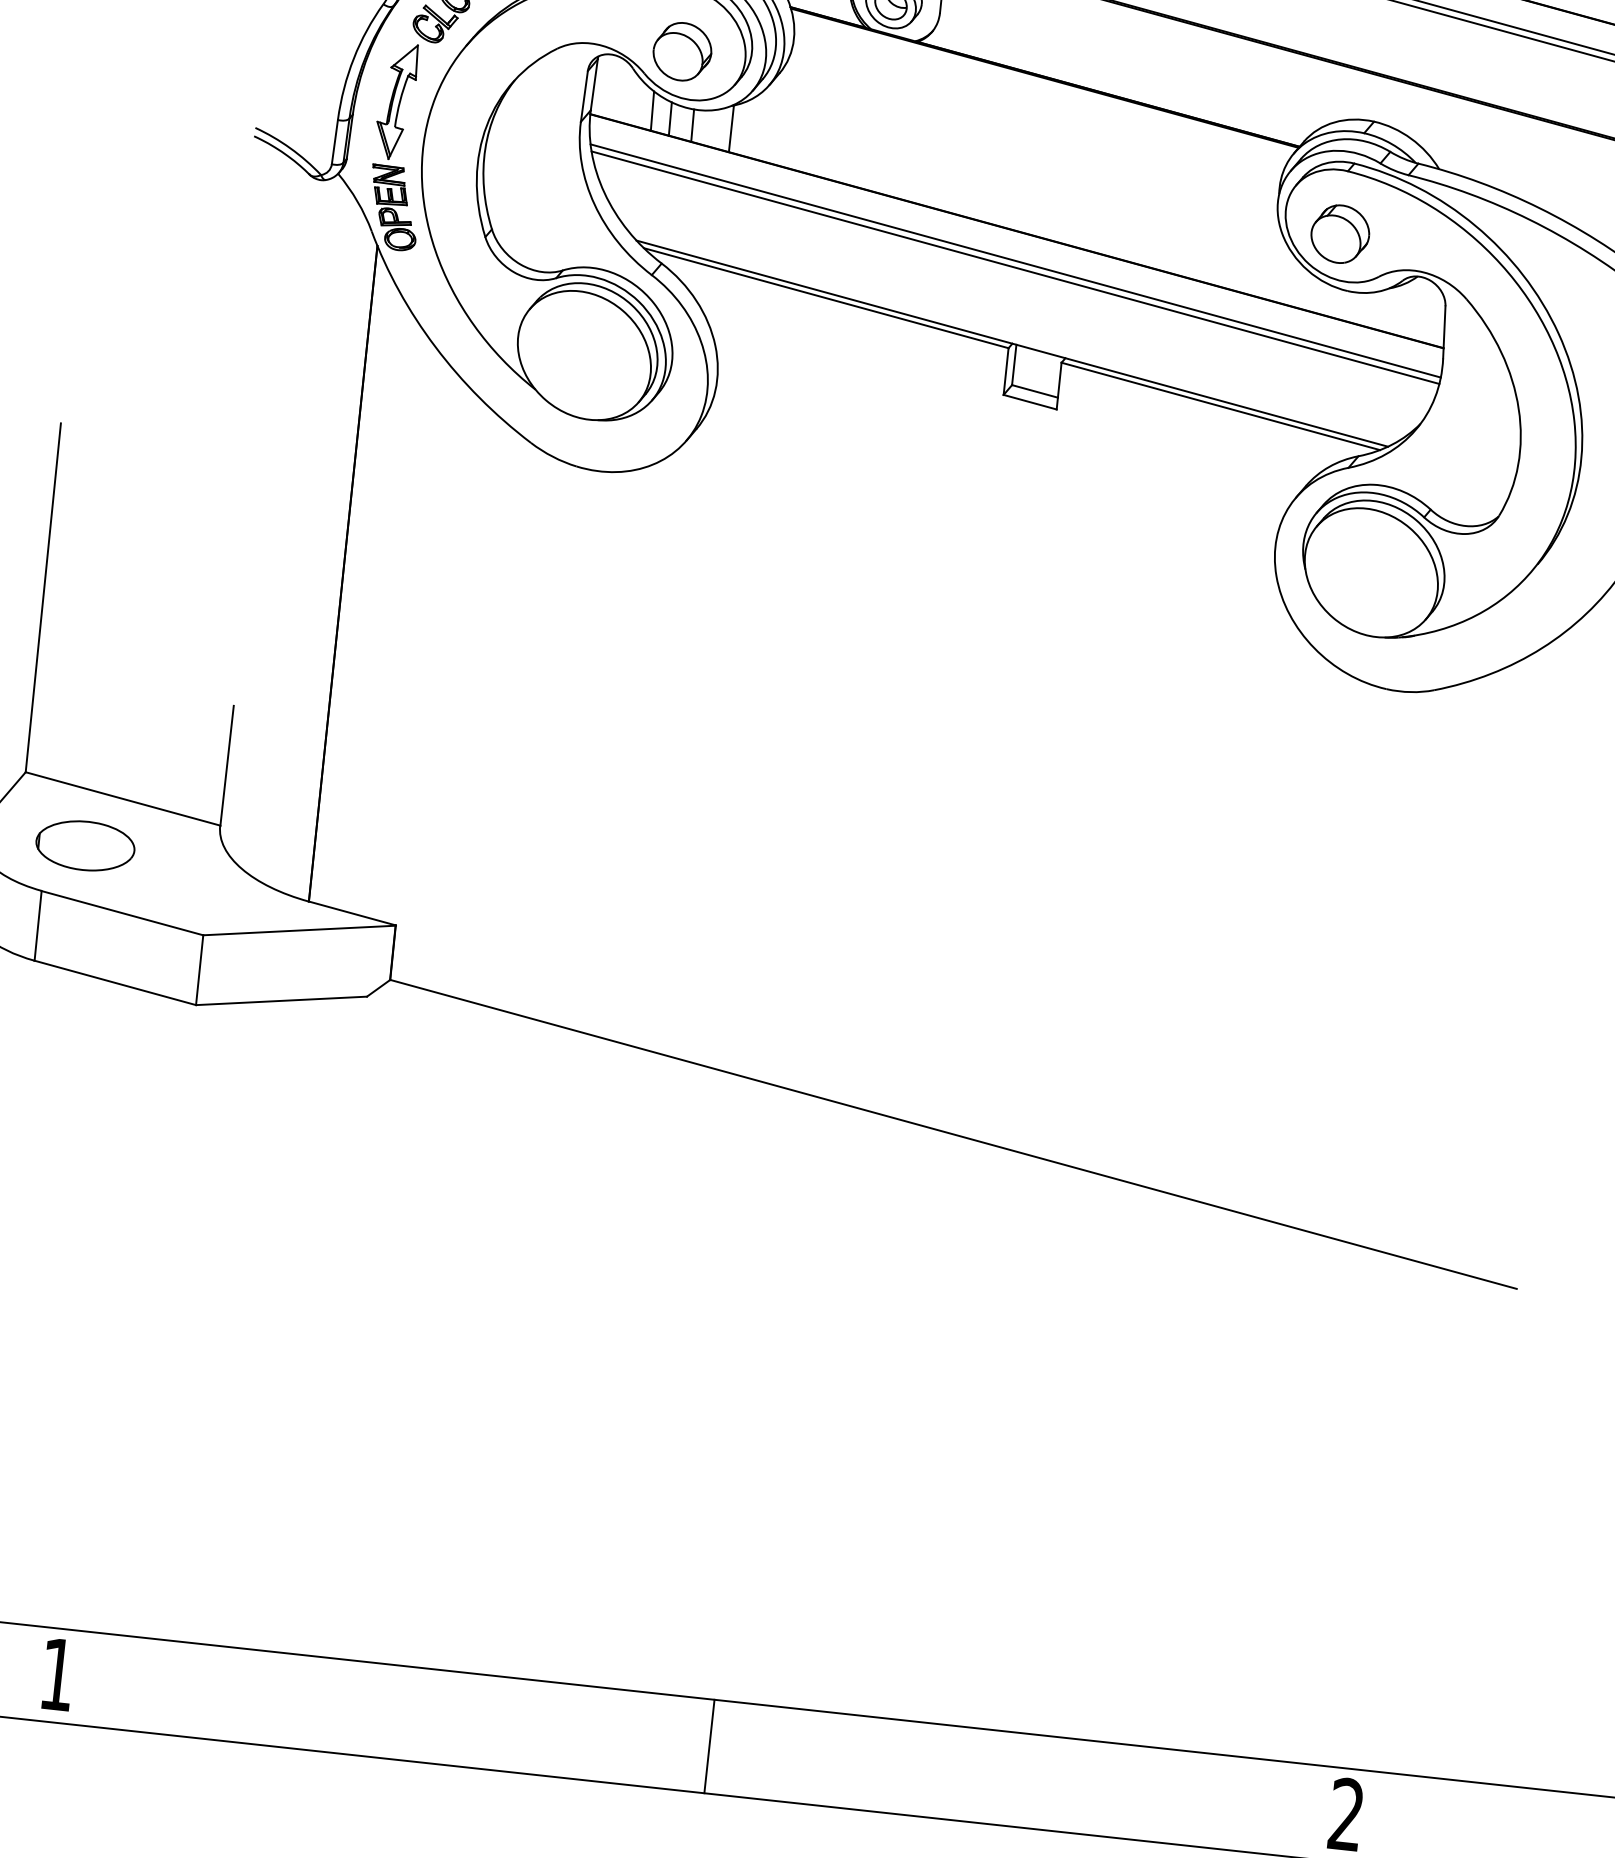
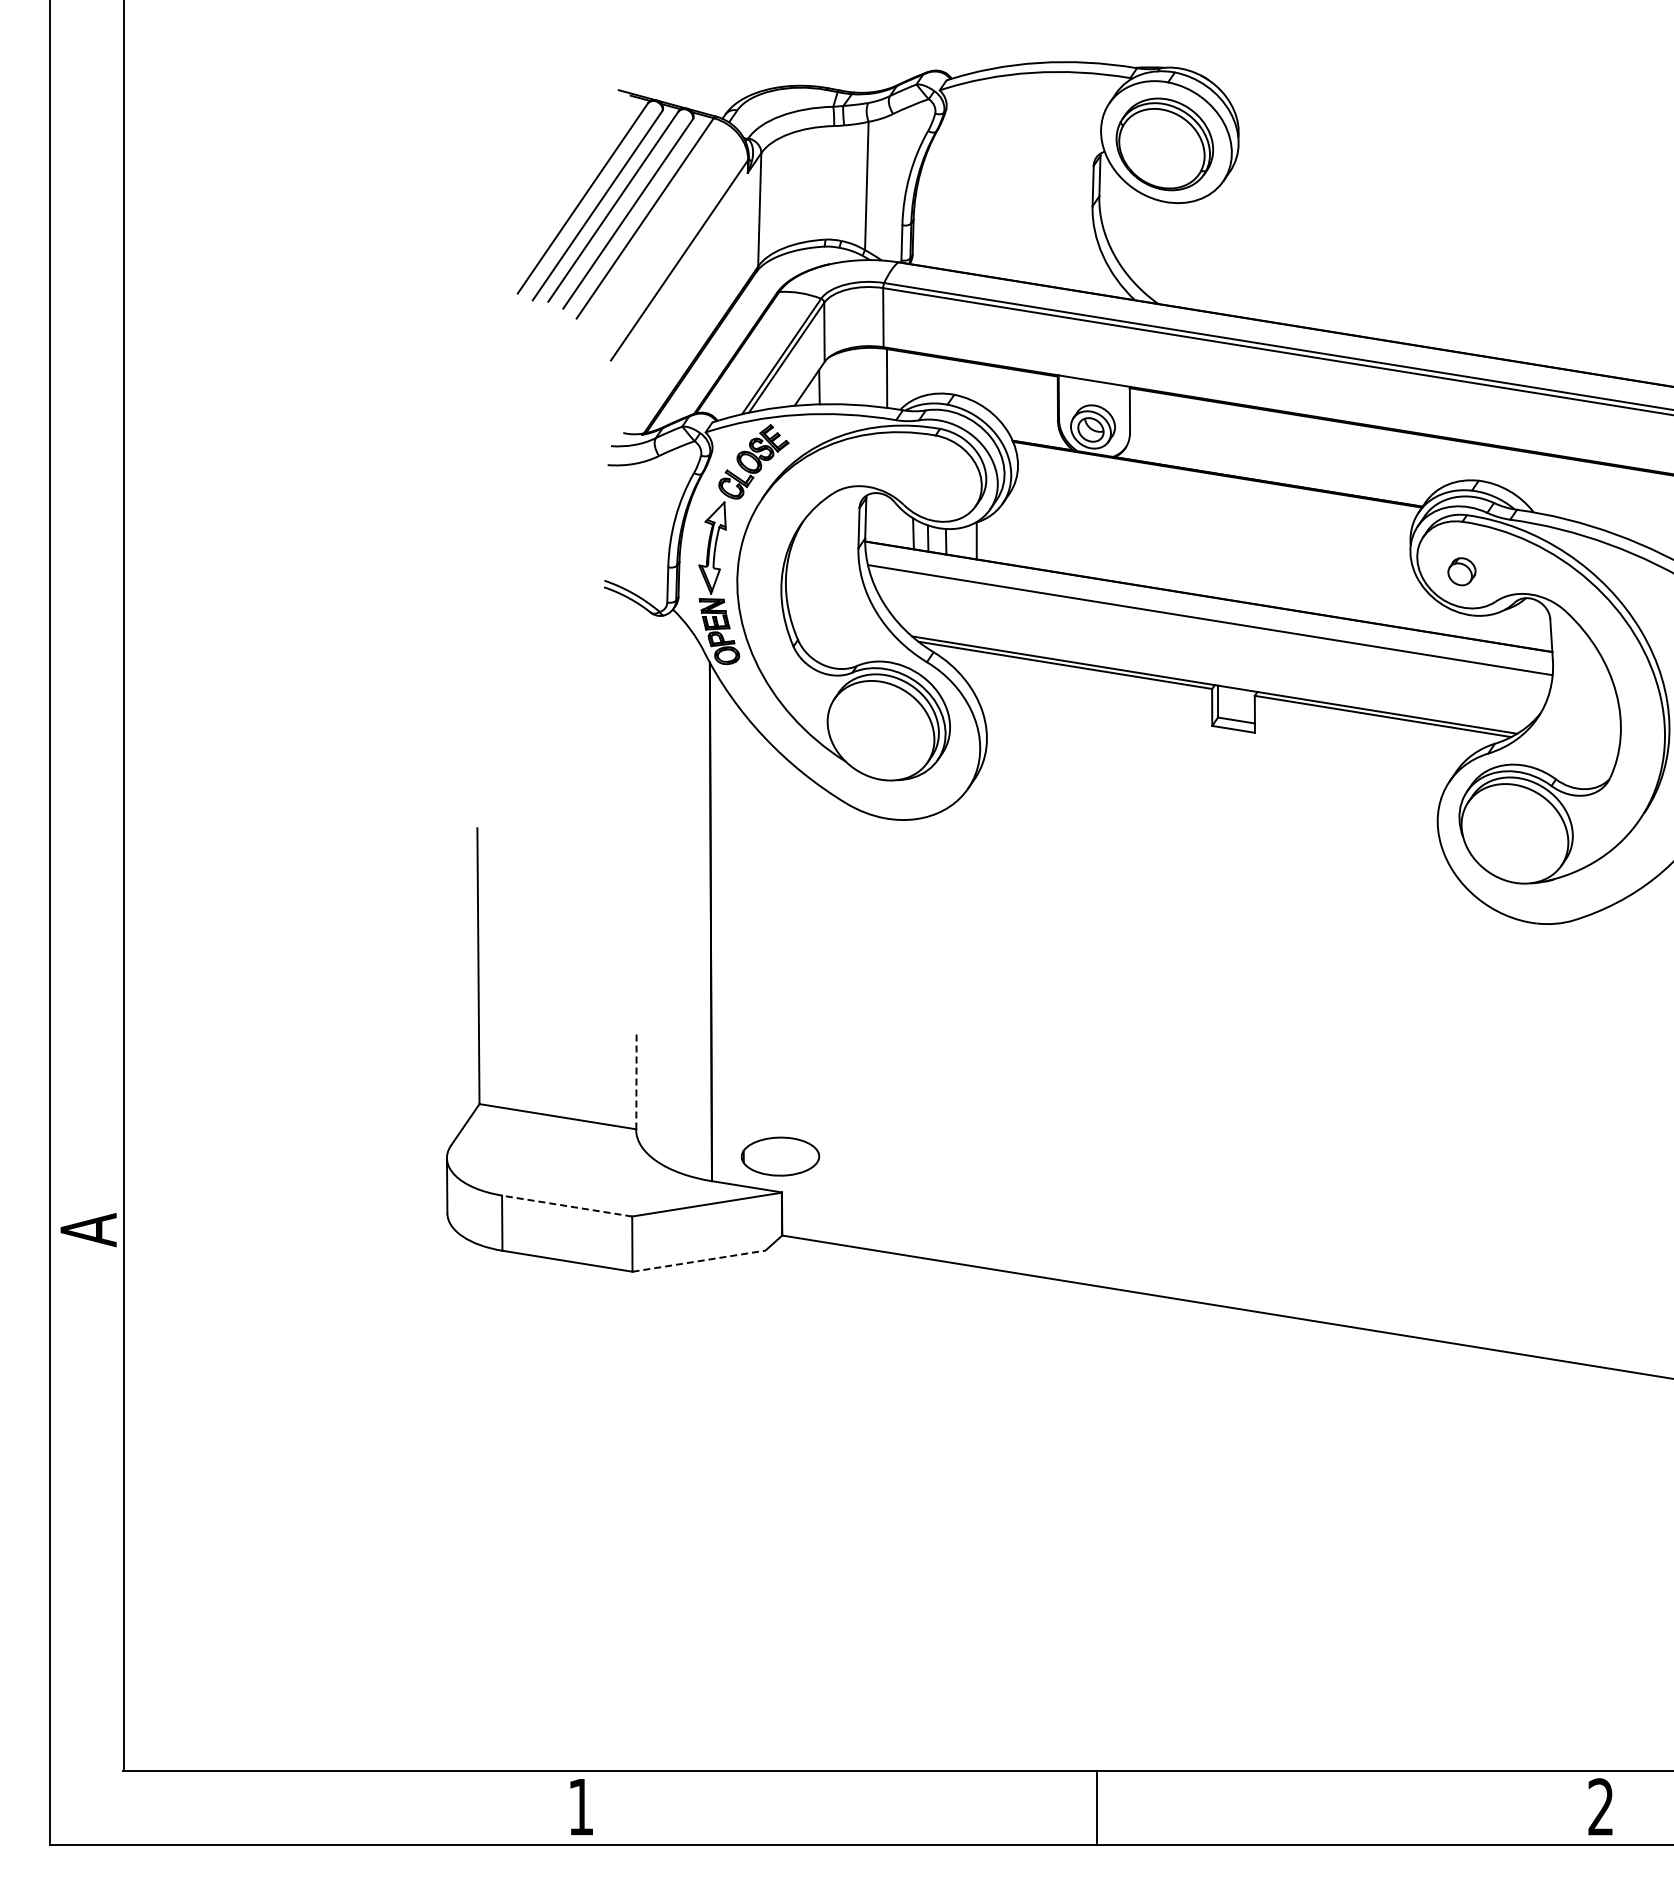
part: (681, 51) -> (931, 484), removed
part: (1339, 233) -> (1461, 571), size x0.6
line: (1015, 267) -> (1210, 625), removed
line: (227, 766) -> (636, 1082), solid -> dashed
part: (85, 845) -> (780, 1156), moved
line: (122, 913) -> (567, 1206), solid -> dashed
line: (282, 1001) -> (699, 1261), solid -> dashed

